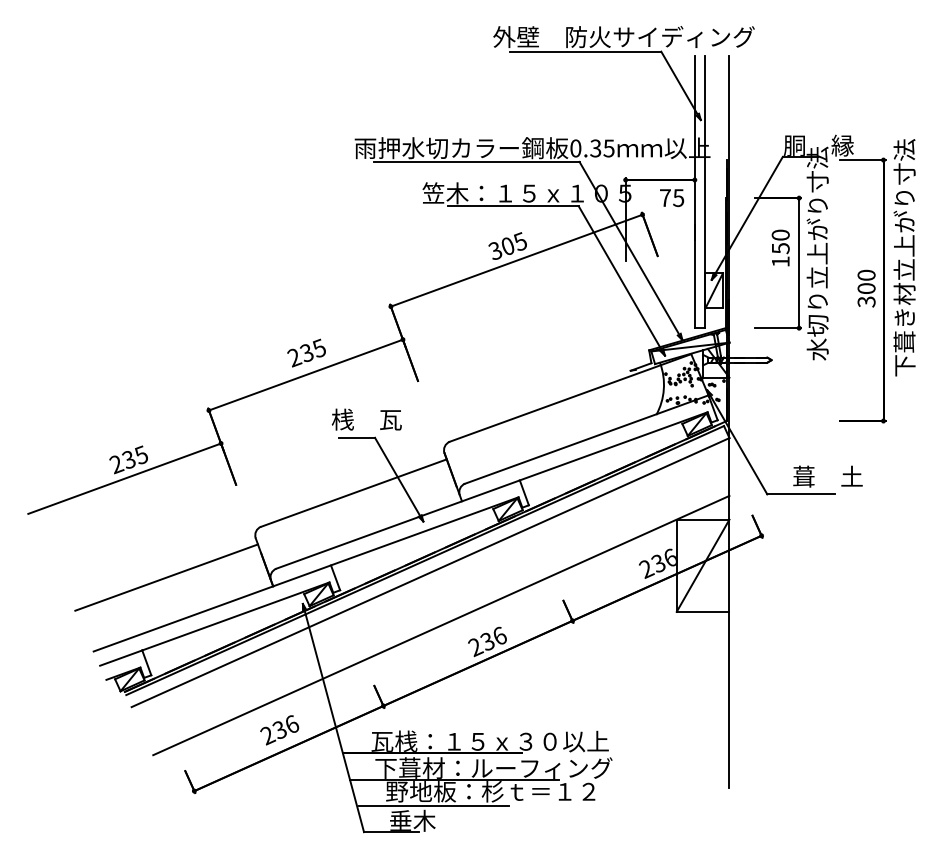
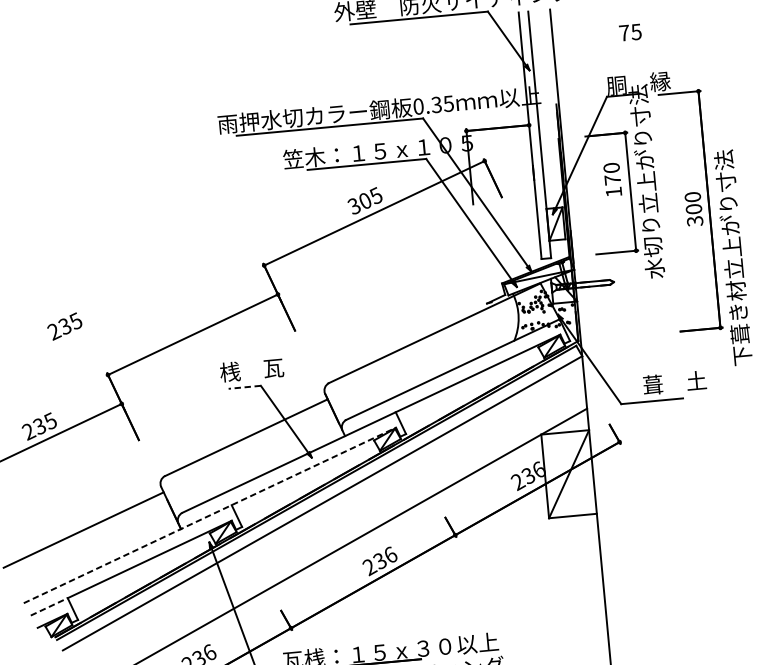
text: (672, 198) -> (630, 32), moved
text: (780, 248) -> (612, 180), 150 -> 170
text: (904, 257) -> (733, 257), moved
text: (306, 352) -> (64, 326), moved
line: (357, 437) -> (244, 387), solid -> dashed
line: (306, 574) -> (210, 515), solid -> dashed
line: (121, 657) -> (49, 606), solid -> dashed

